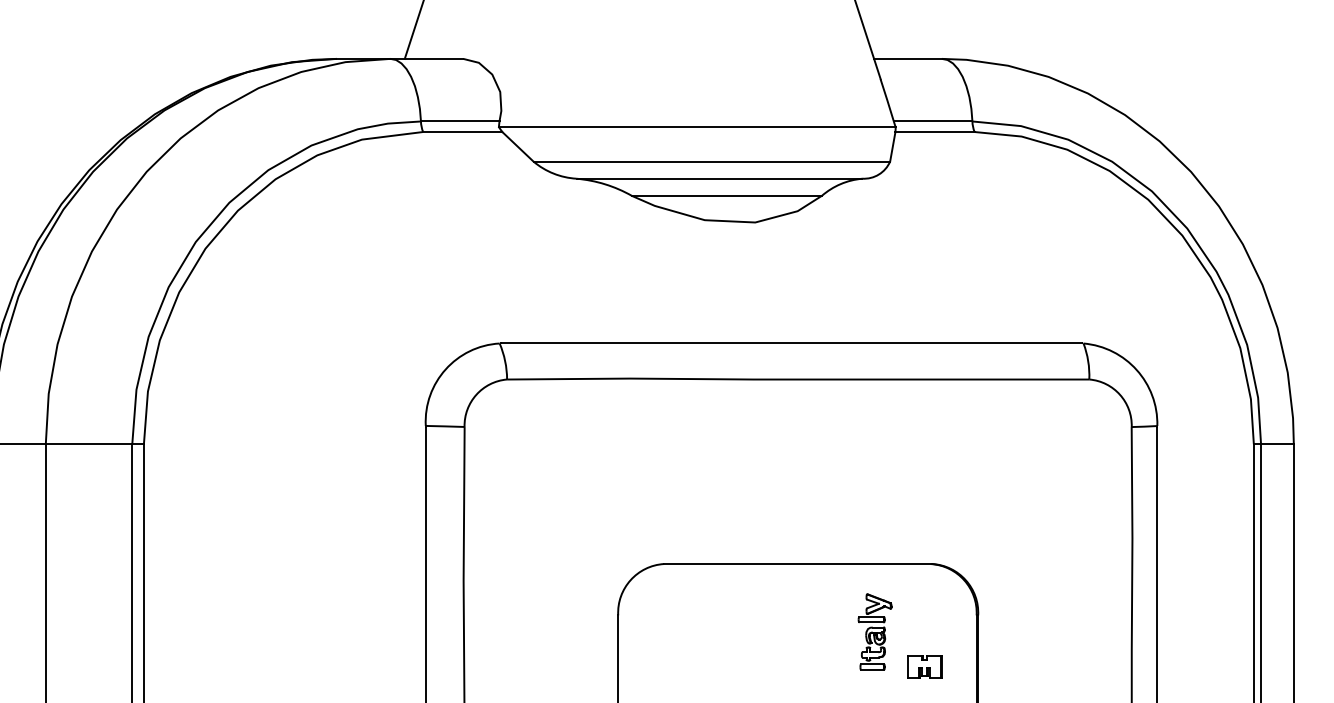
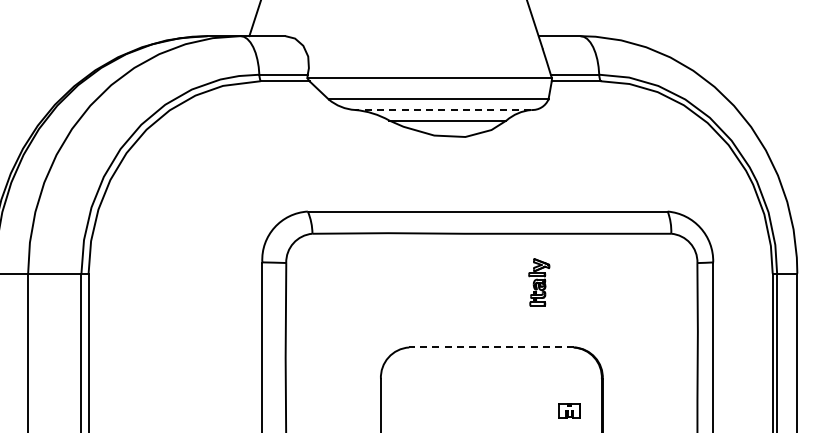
line: (718, 179) -> (442, 110), solid -> dashed
line: (797, 564) -> (491, 347), solid -> dashed
part: (875, 632) -> (539, 282), moved

